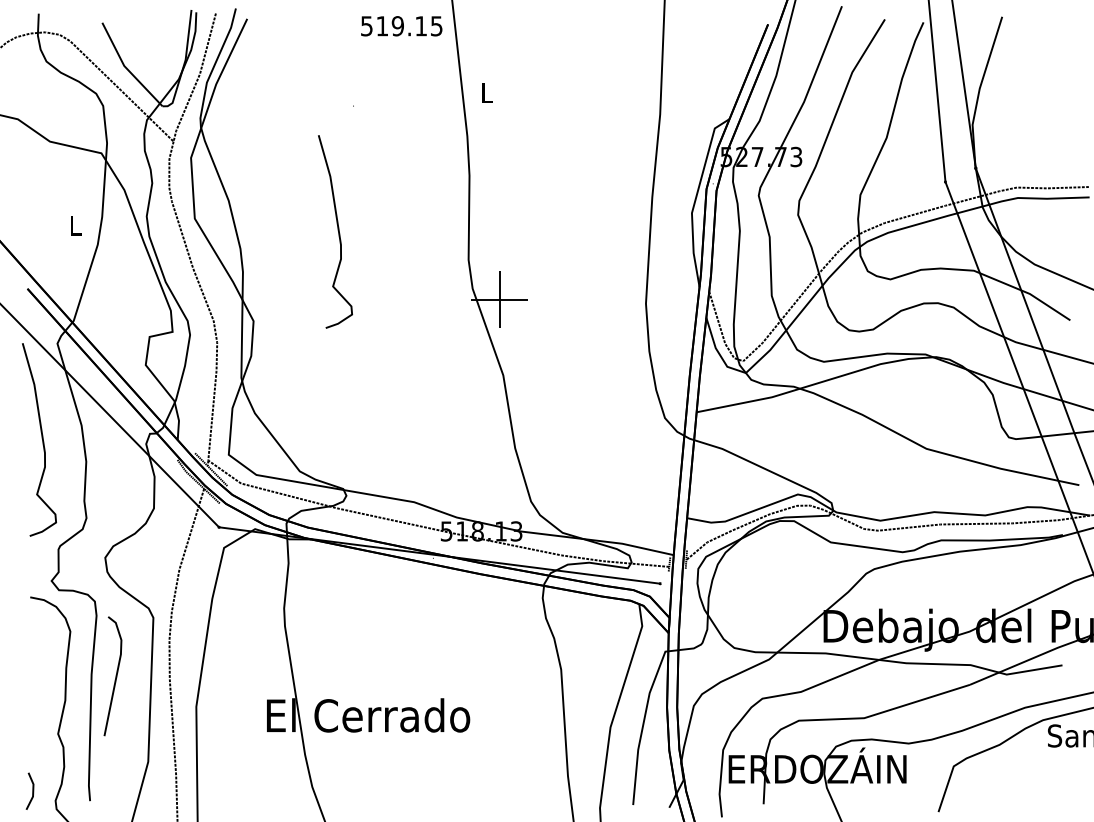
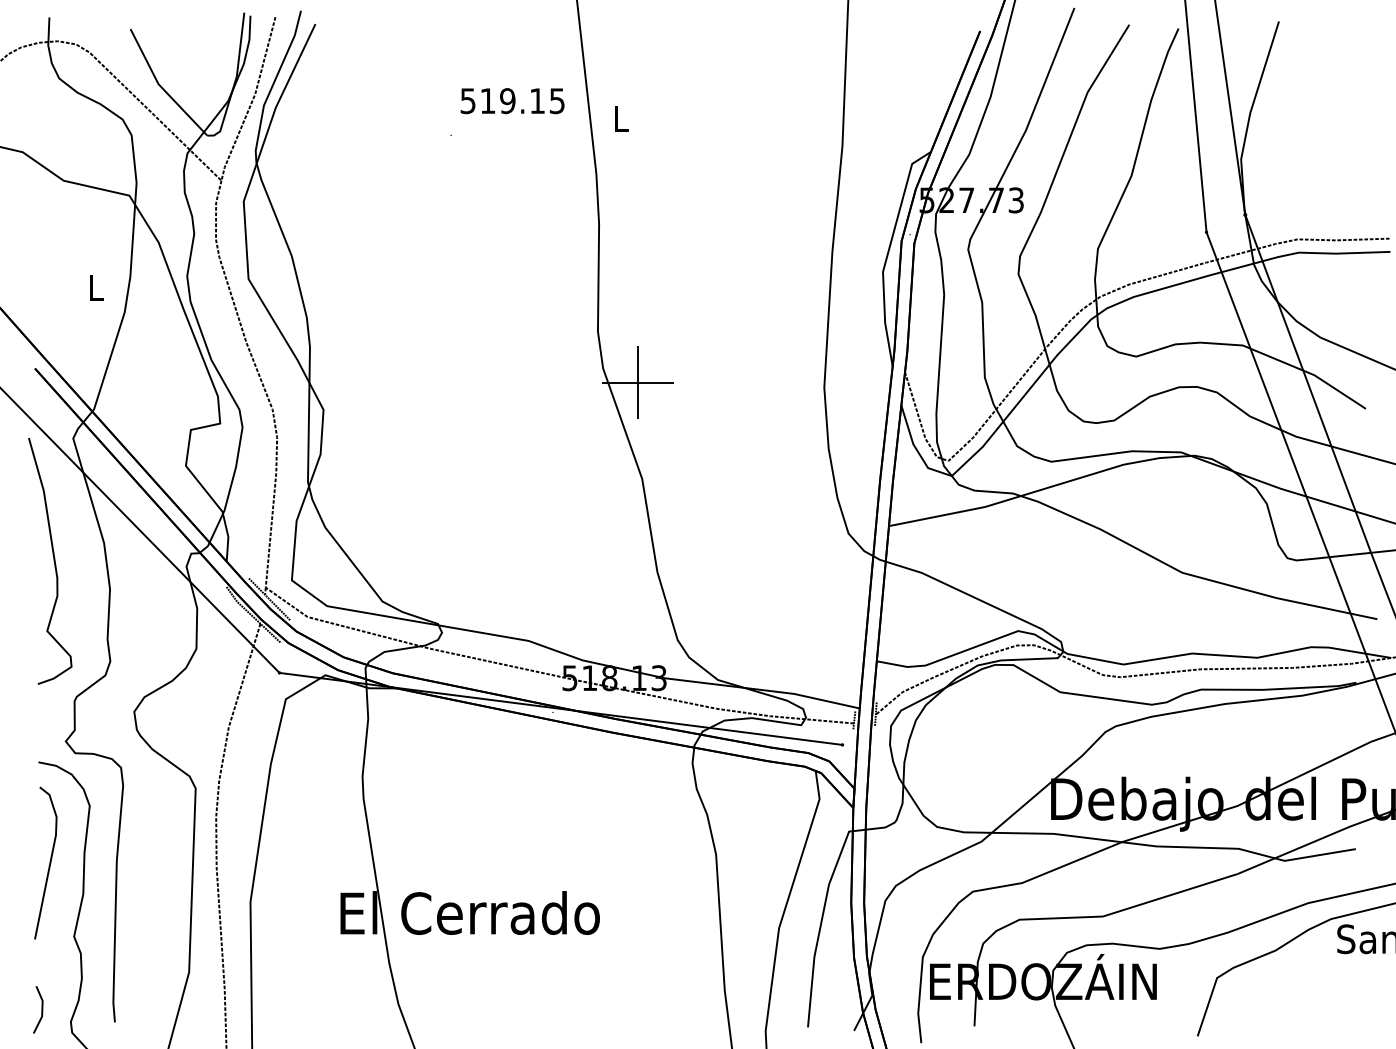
text: (401, 26) -> (512, 101), moved
curve: (337, 230) -> (430, 294), removed
line: (115, 676) -> (49, 863), moved

